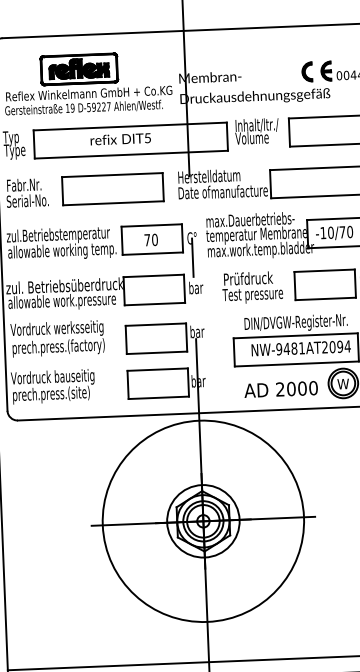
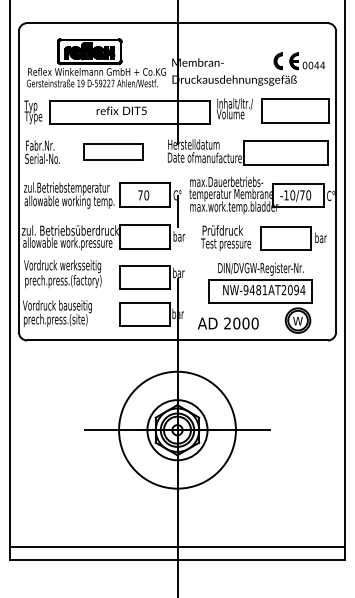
part: (112, 188) -> (113, 151), size x0.7
text: (281, 389) -> (228, 323), moved
circle: (203, 520) -> (177, 429), size x0.7

